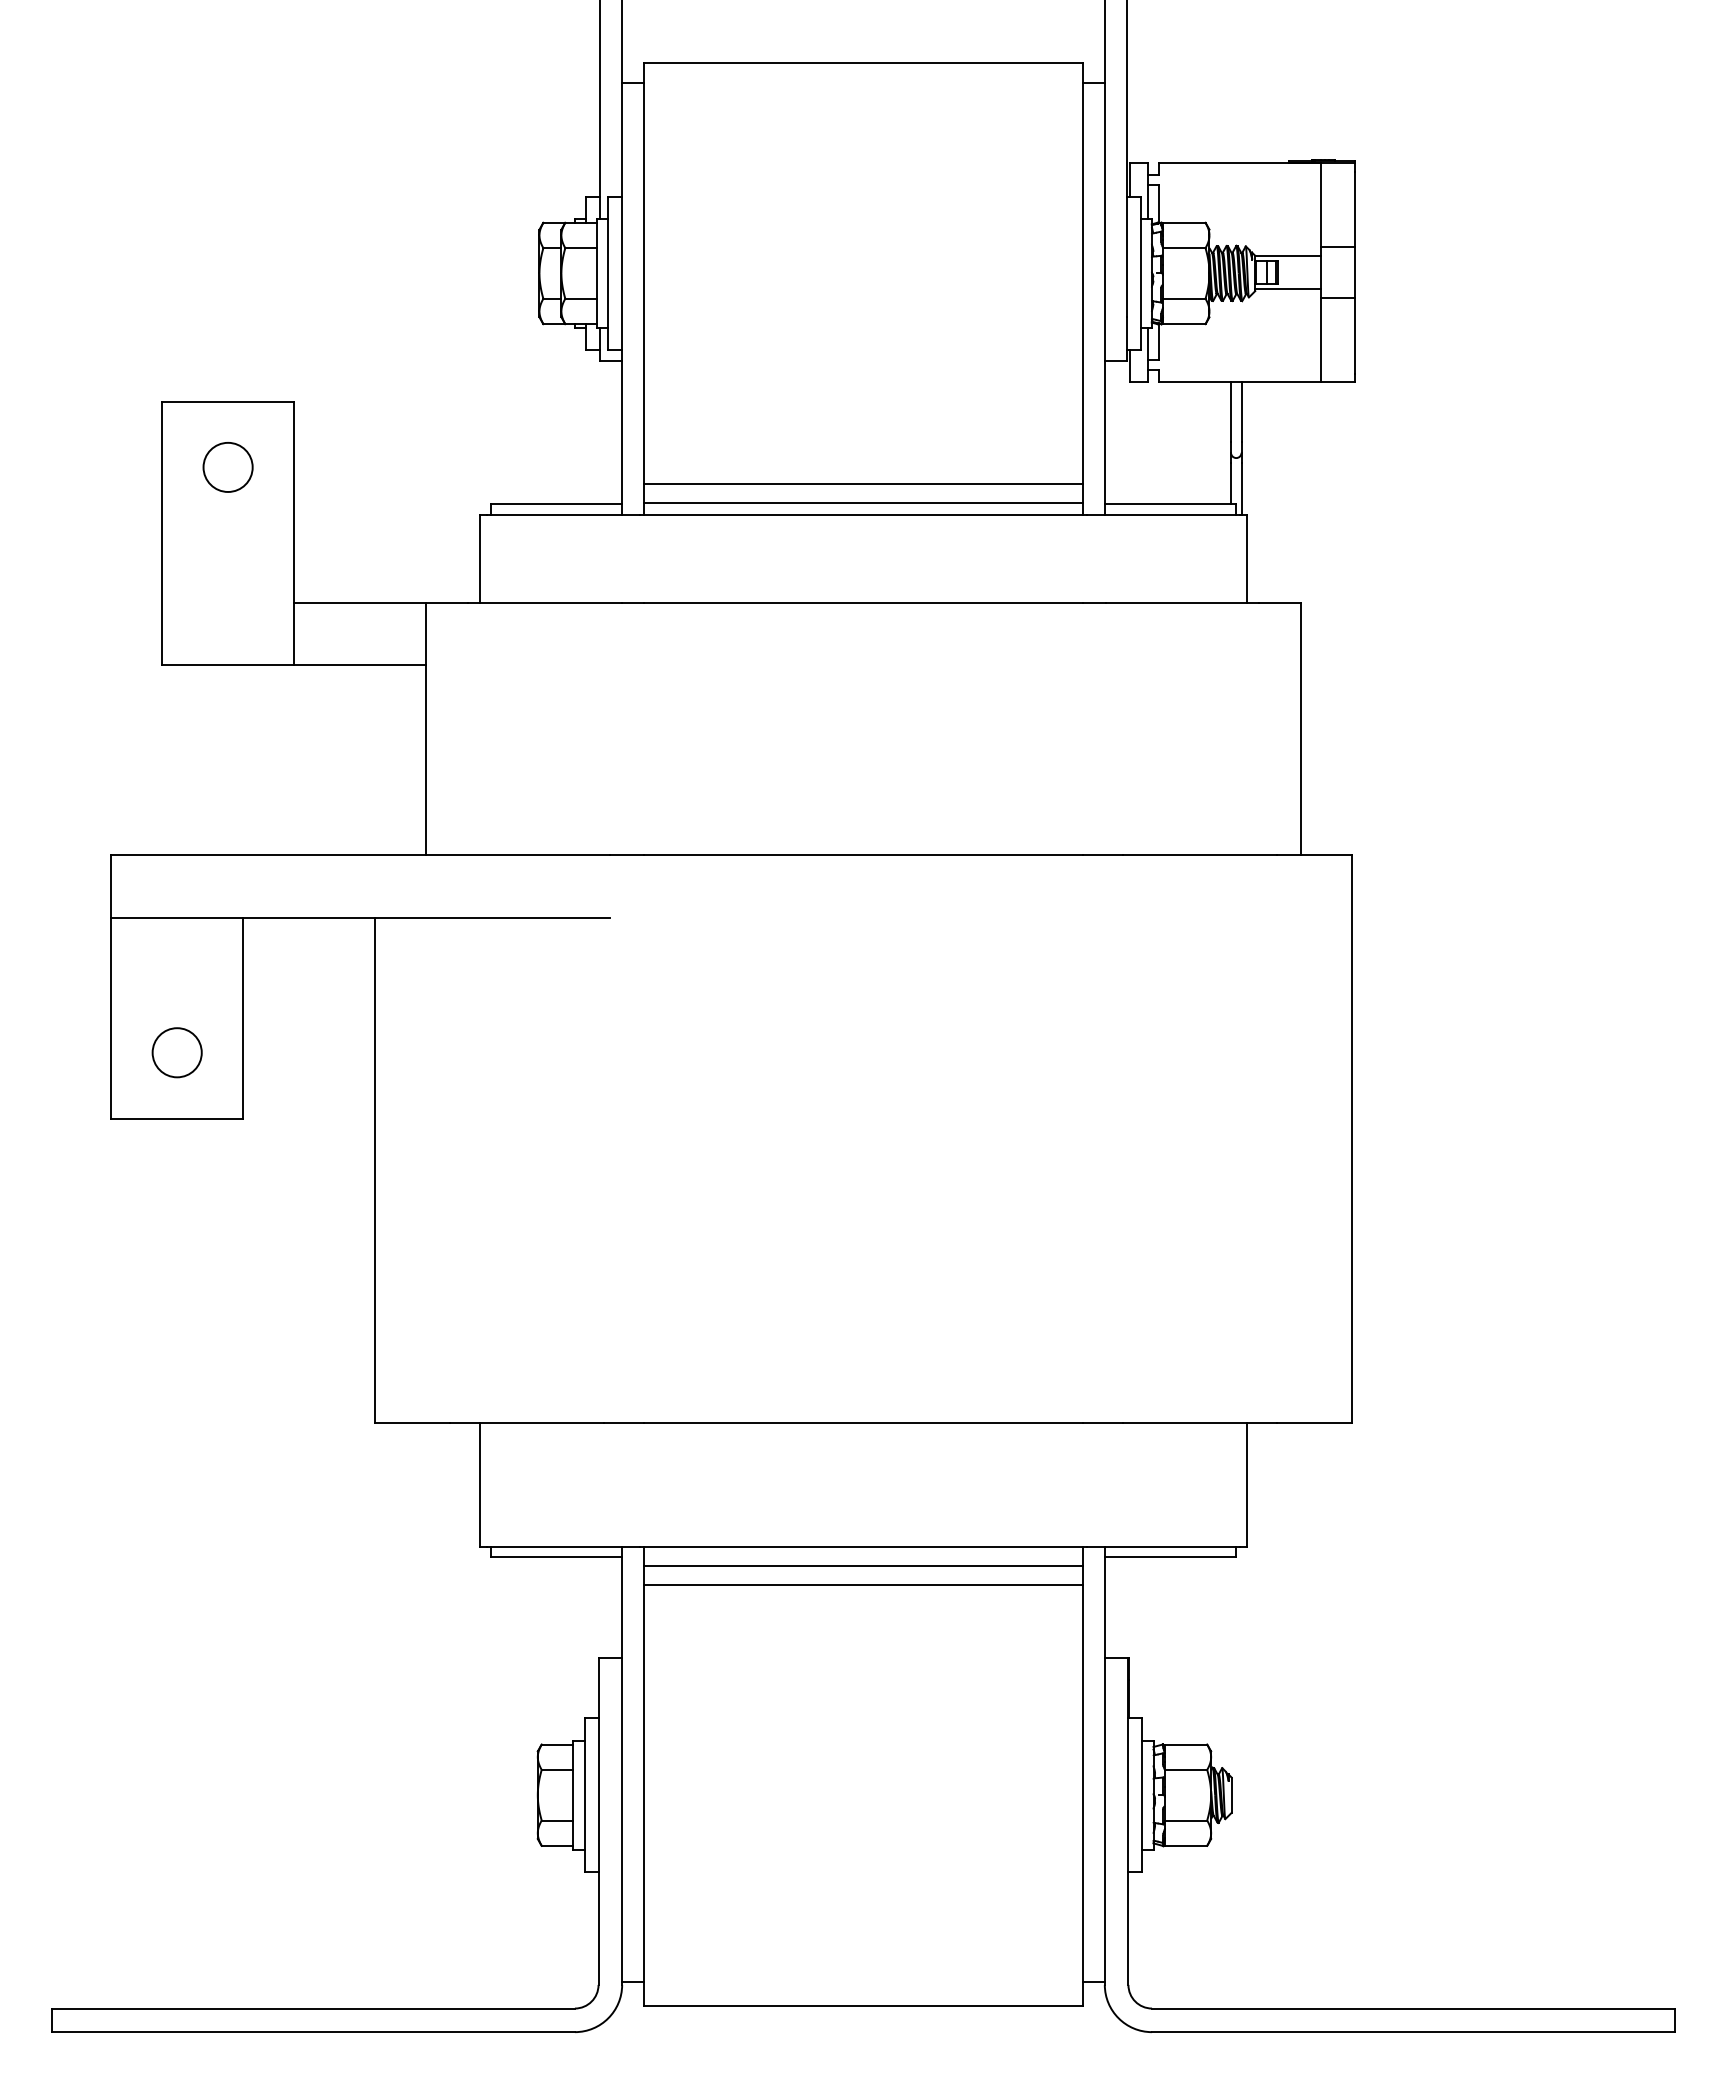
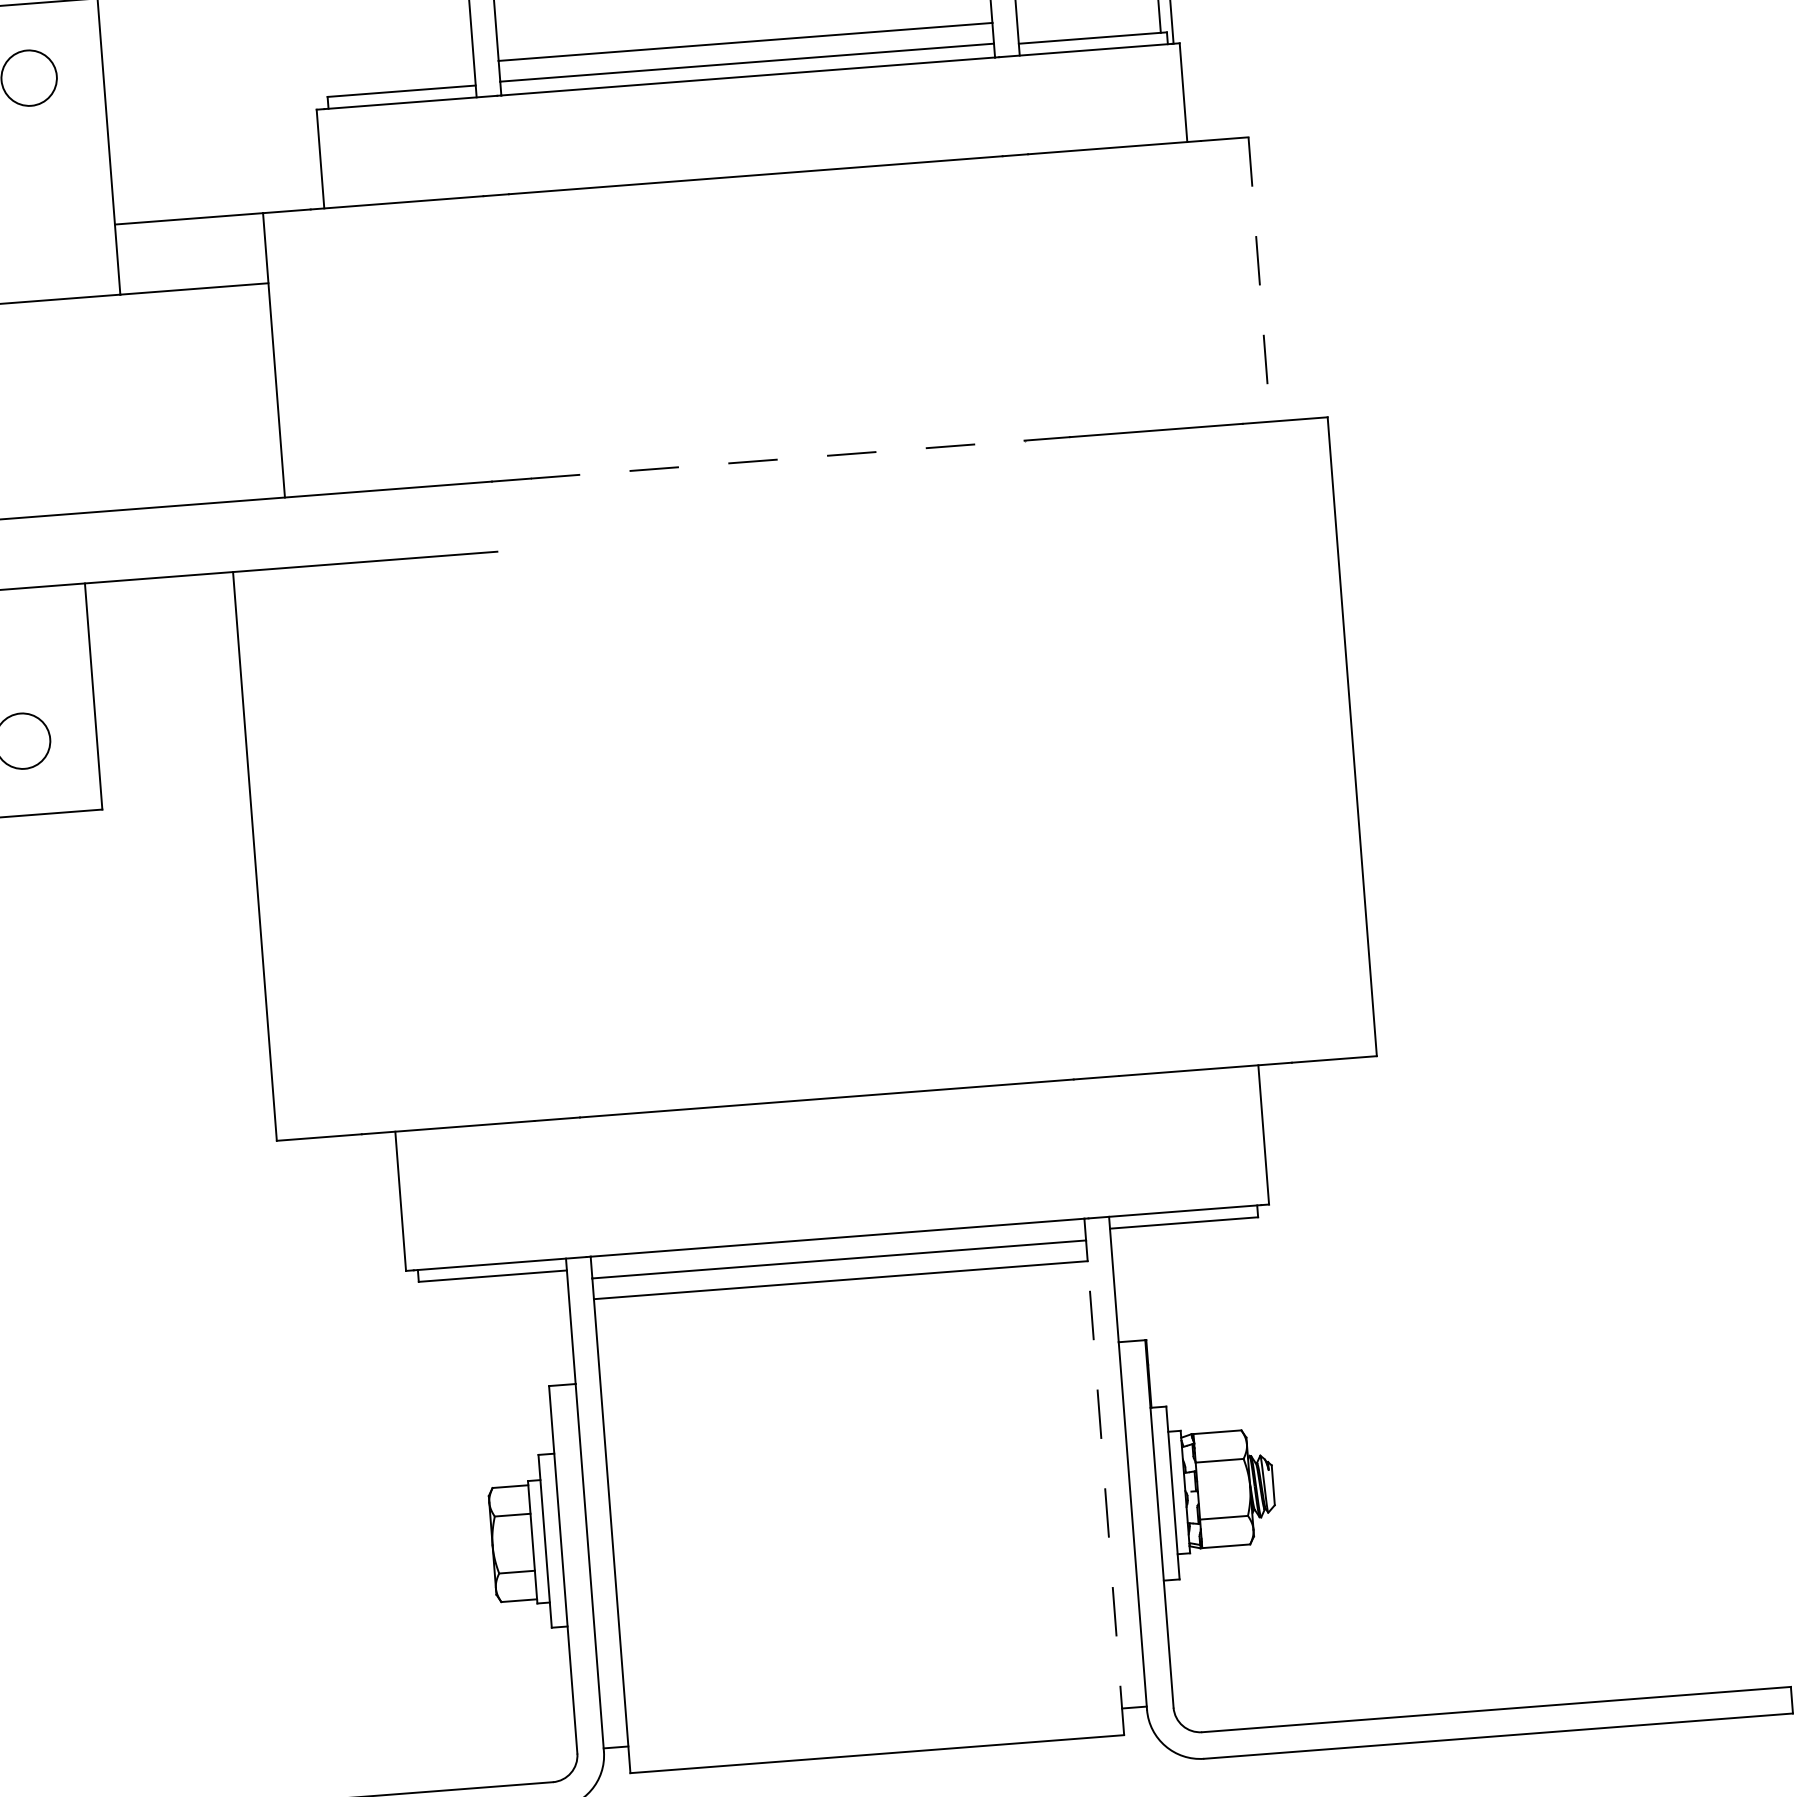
line: (1301, 729) -> (1259, 280), solid -> dashed
line: (863, 855) -> (777, 459), solid -> dashed
line: (1082, 1795) -> (1105, 1498), solid -> dashed

